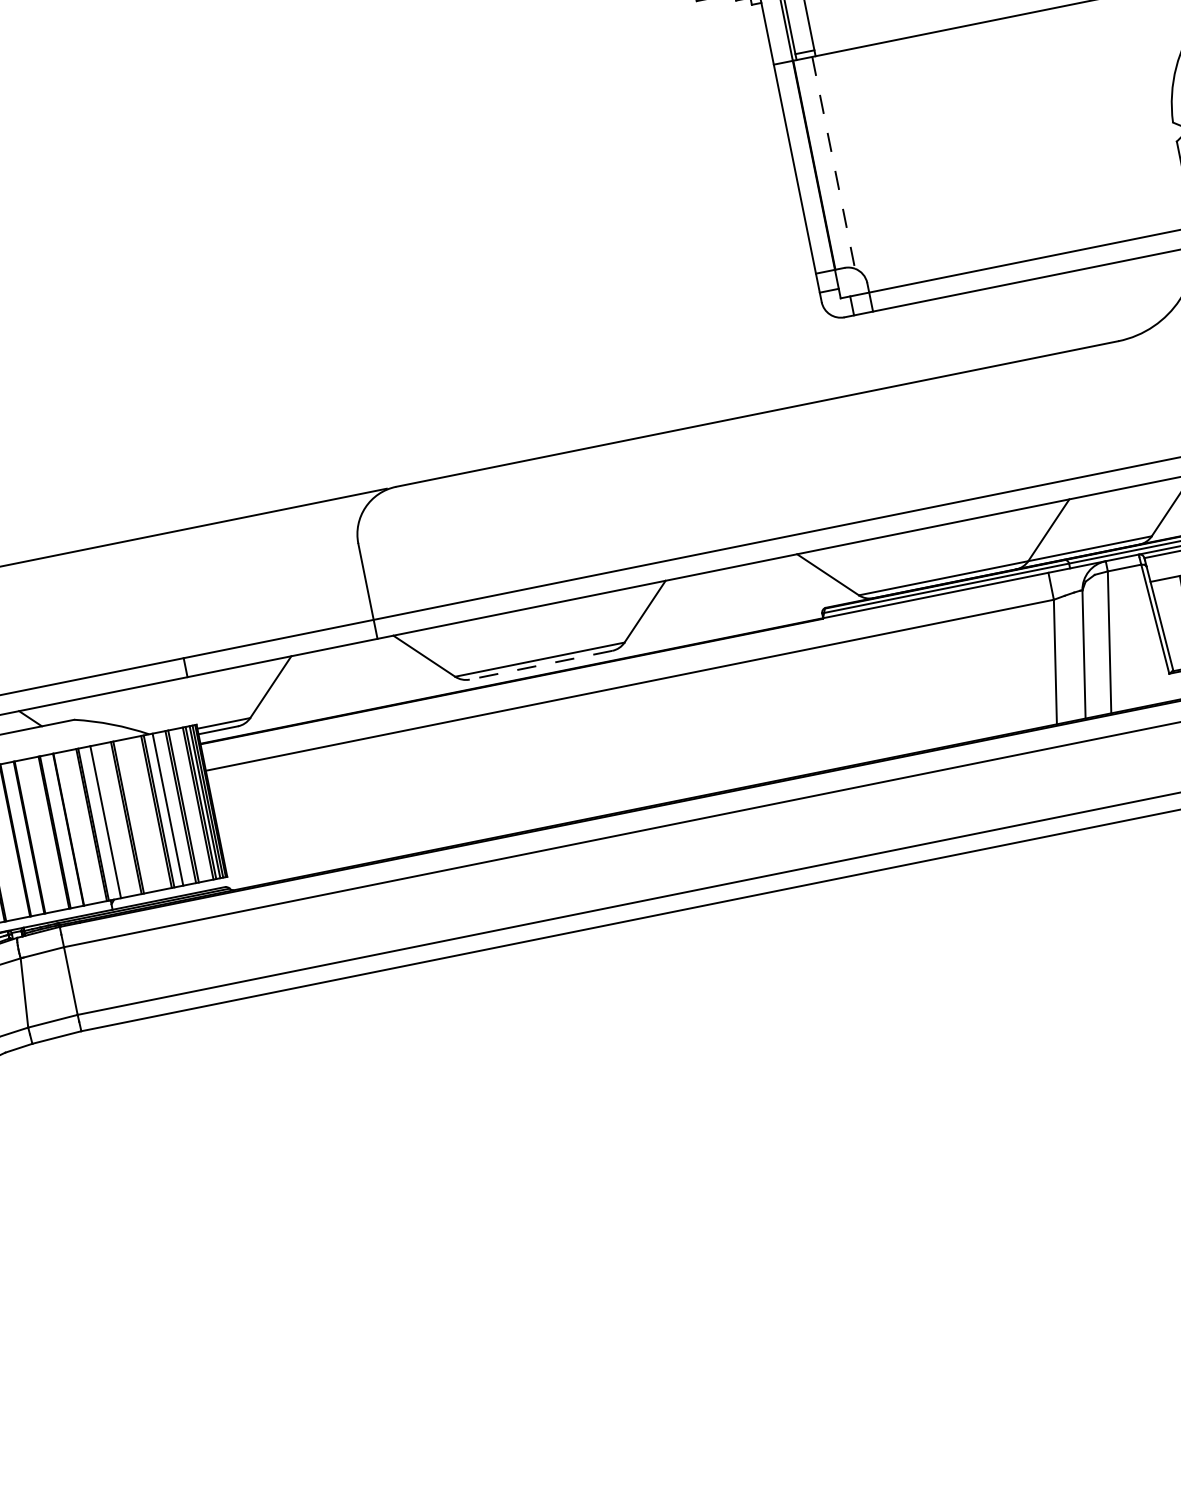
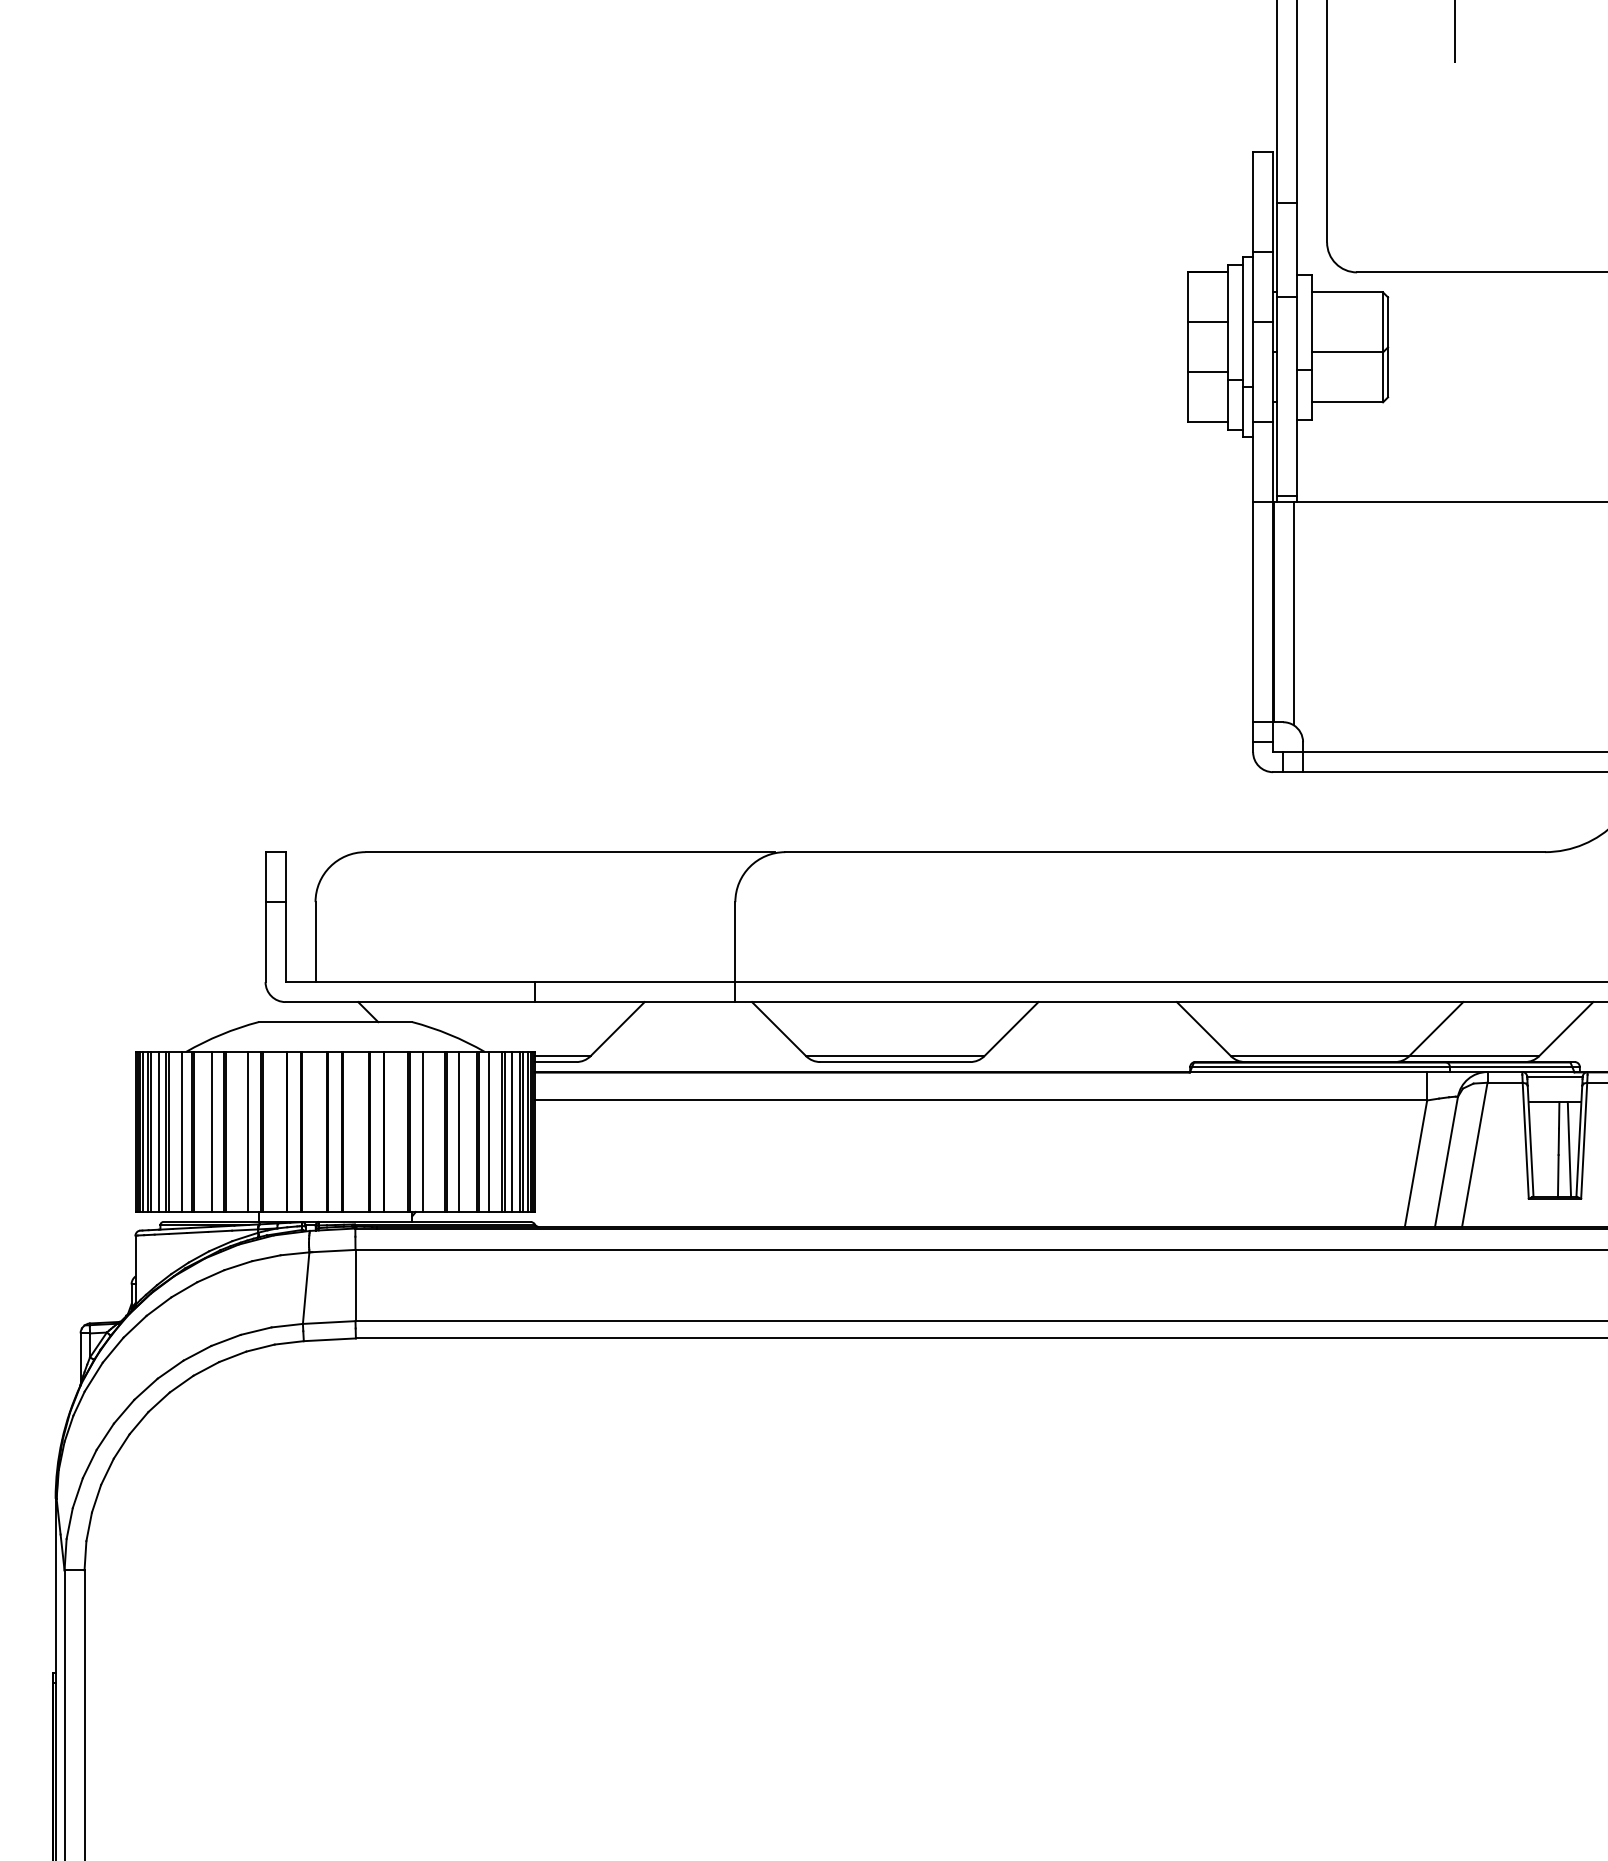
line: (833, 163) -> (1293, 614), dashed -> solid
line: (541, 665) -> (895, 1062), dashed -> solid
line: (189, 805) -> (511, 1132), added
line: (139, 815) -> (458, 1132), added

